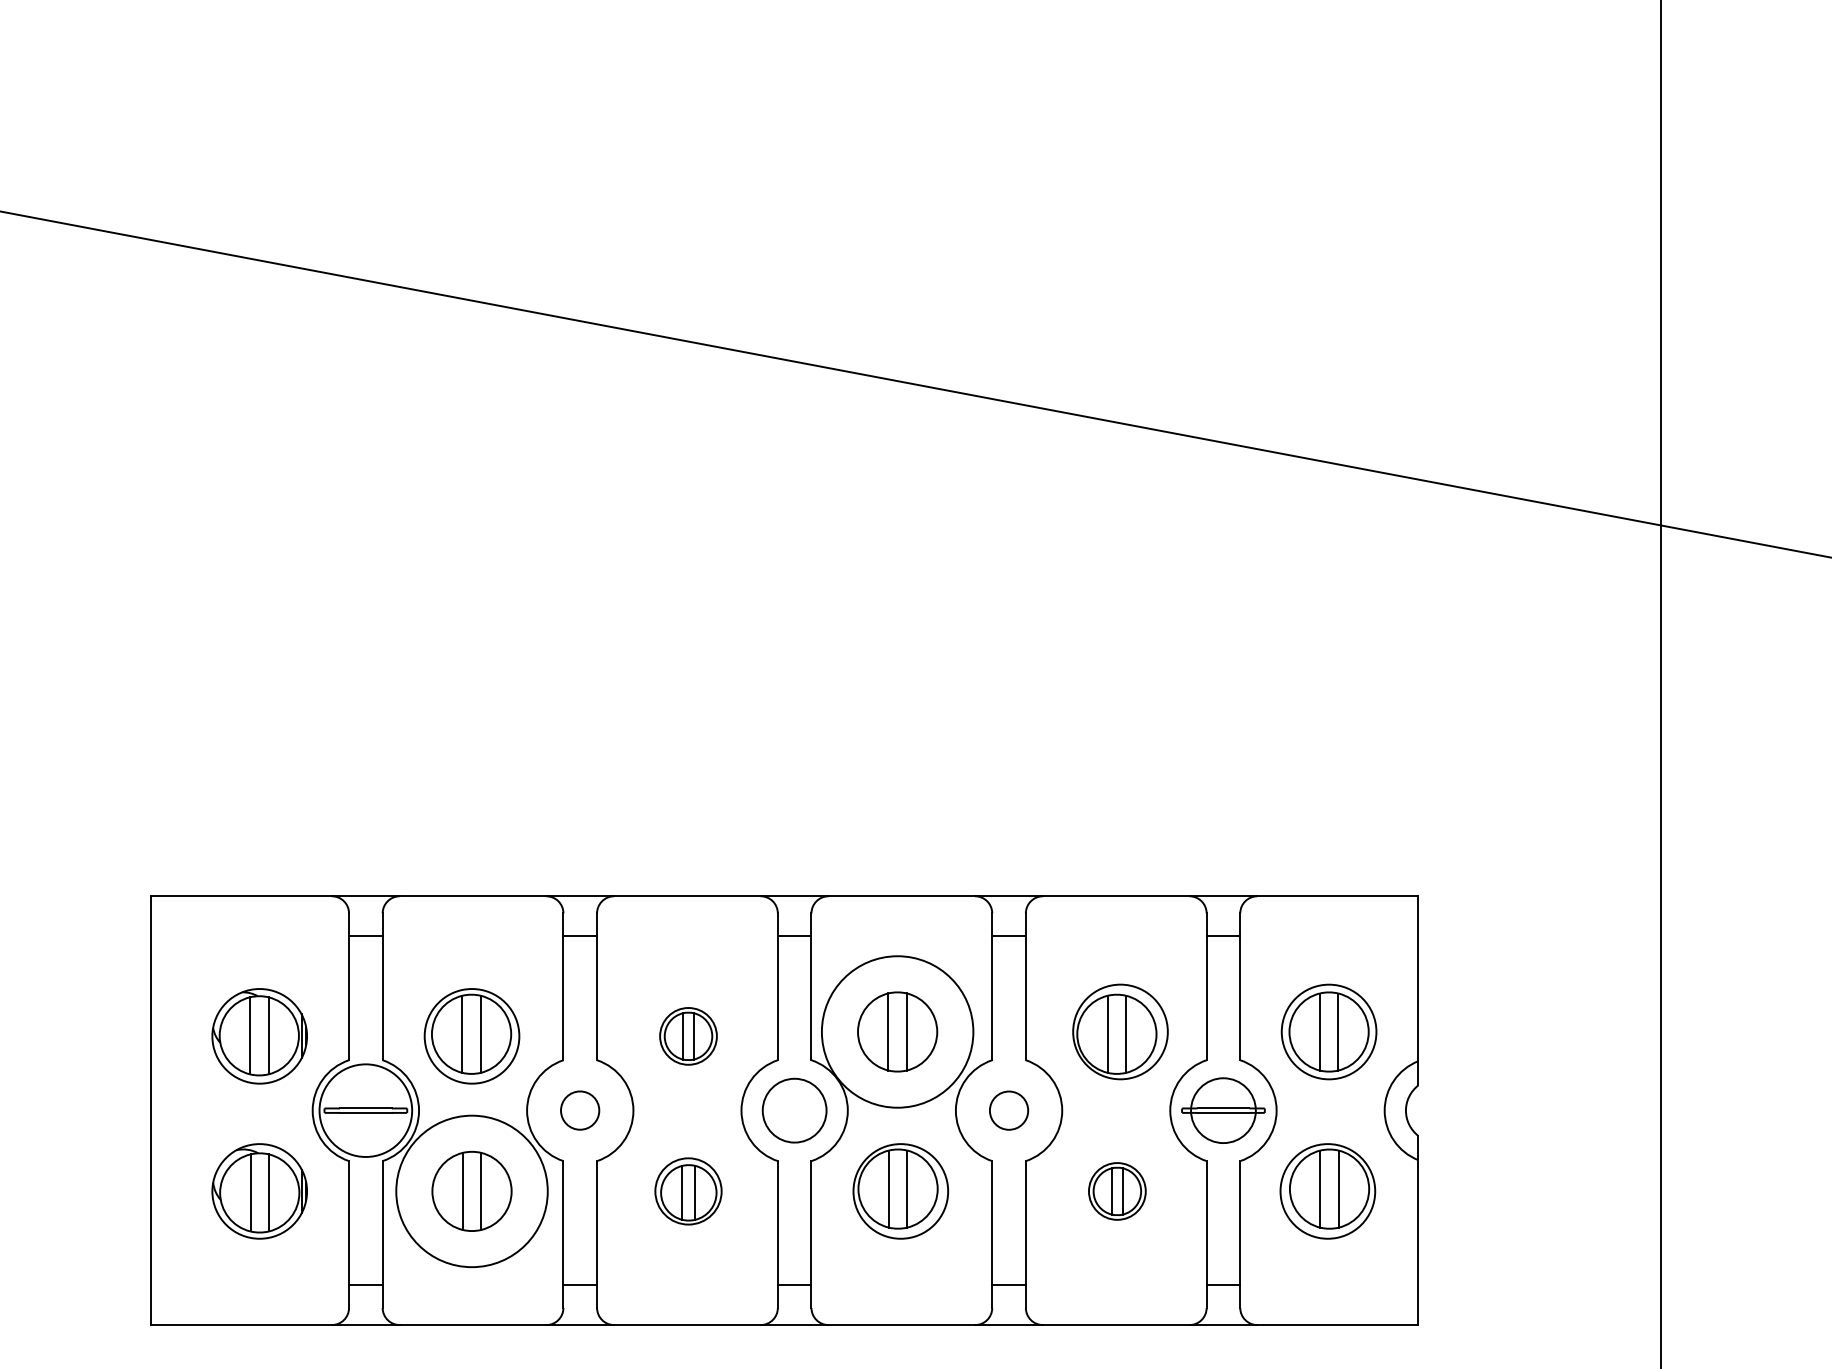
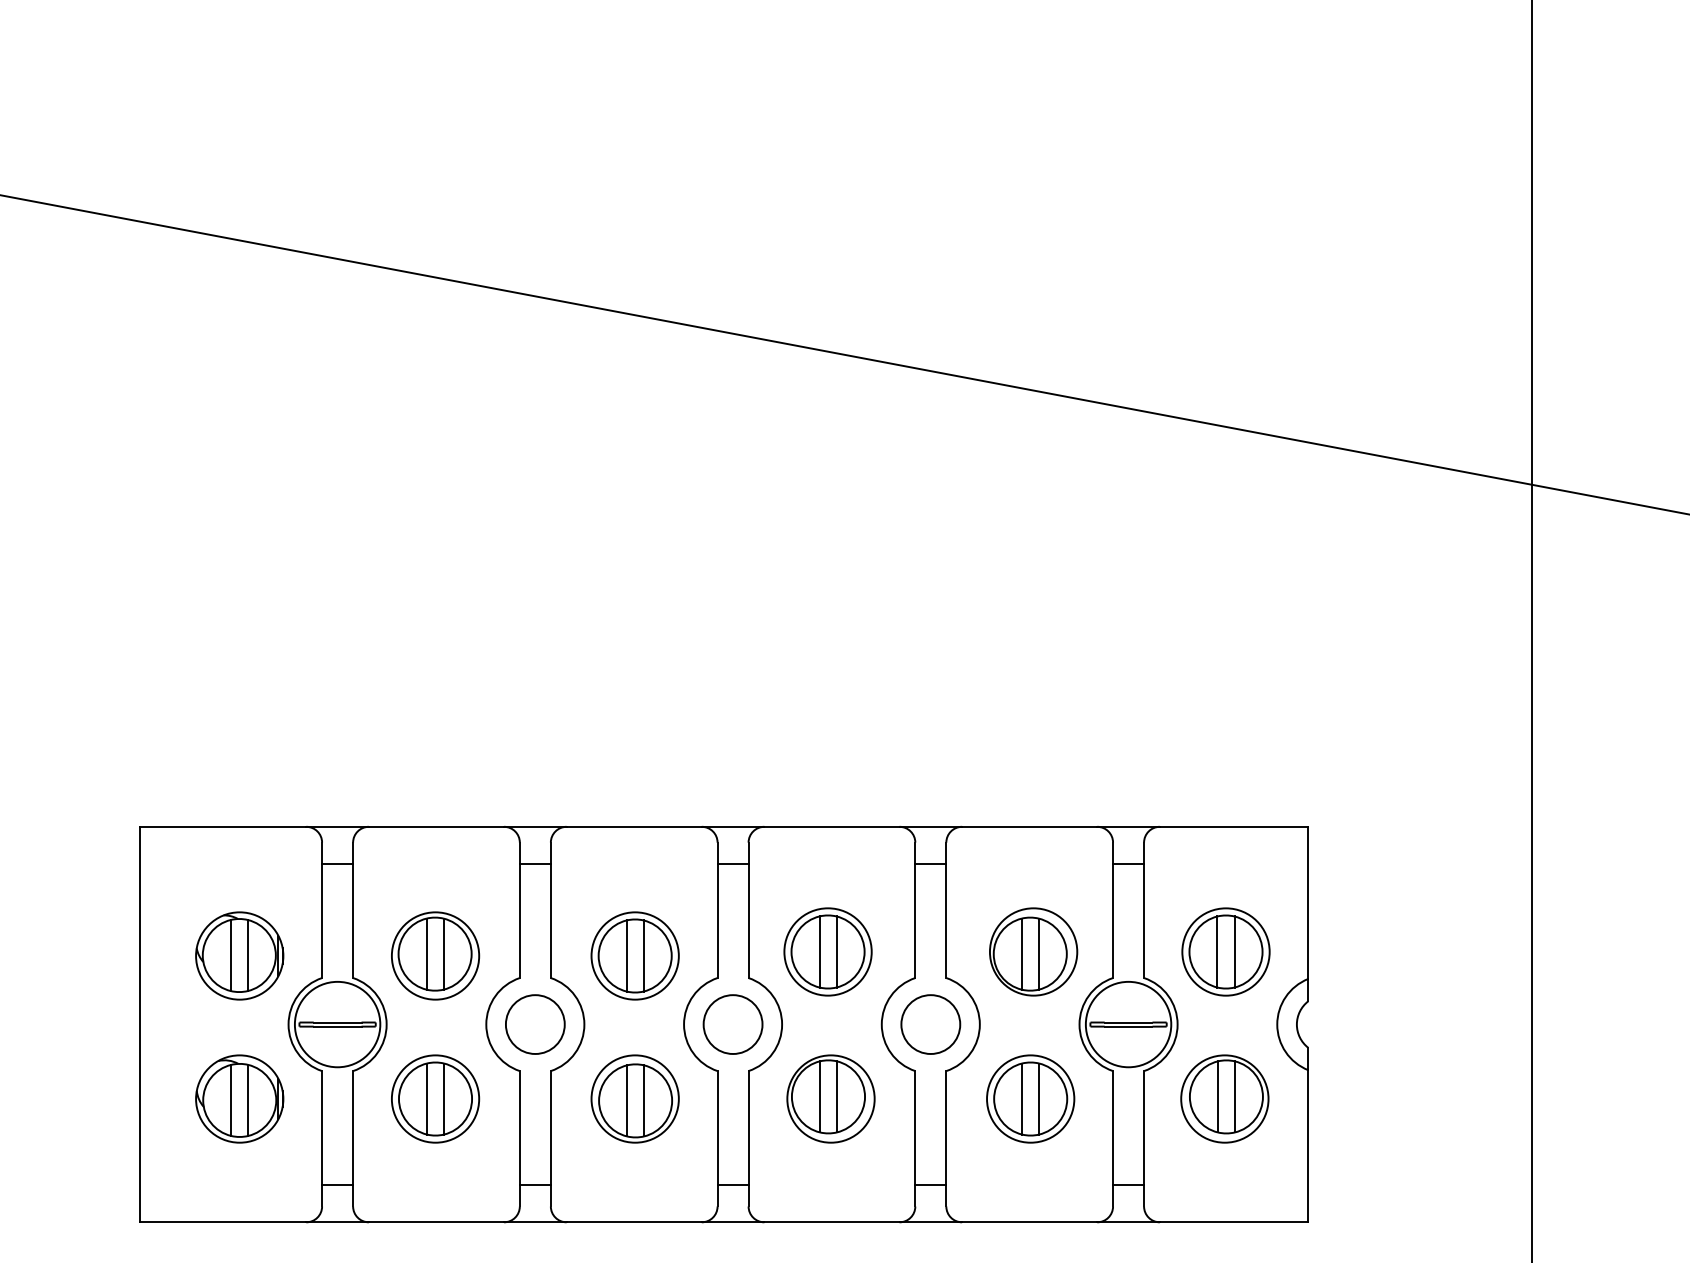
circle: (897, 1031) -> (827, 951), size x0.62
part: (688, 1036) -> (635, 956), size x1.67
circle: (579, 1110) -> (534, 1024), size x1.67
circle: (1008, 1110) -> (930, 1024), size x1.67
circle: (1223, 1110) -> (1128, 1024), size x1.43
circle: (471, 1191) -> (435, 1099), size x0.62
part: (688, 1191) -> (635, 1099), size x1.43
part: (1117, 1191) -> (1030, 1099), size x1.67

